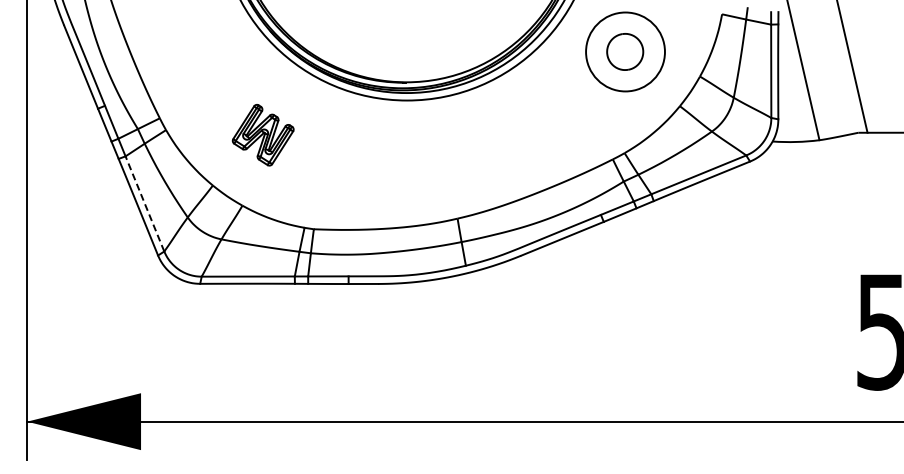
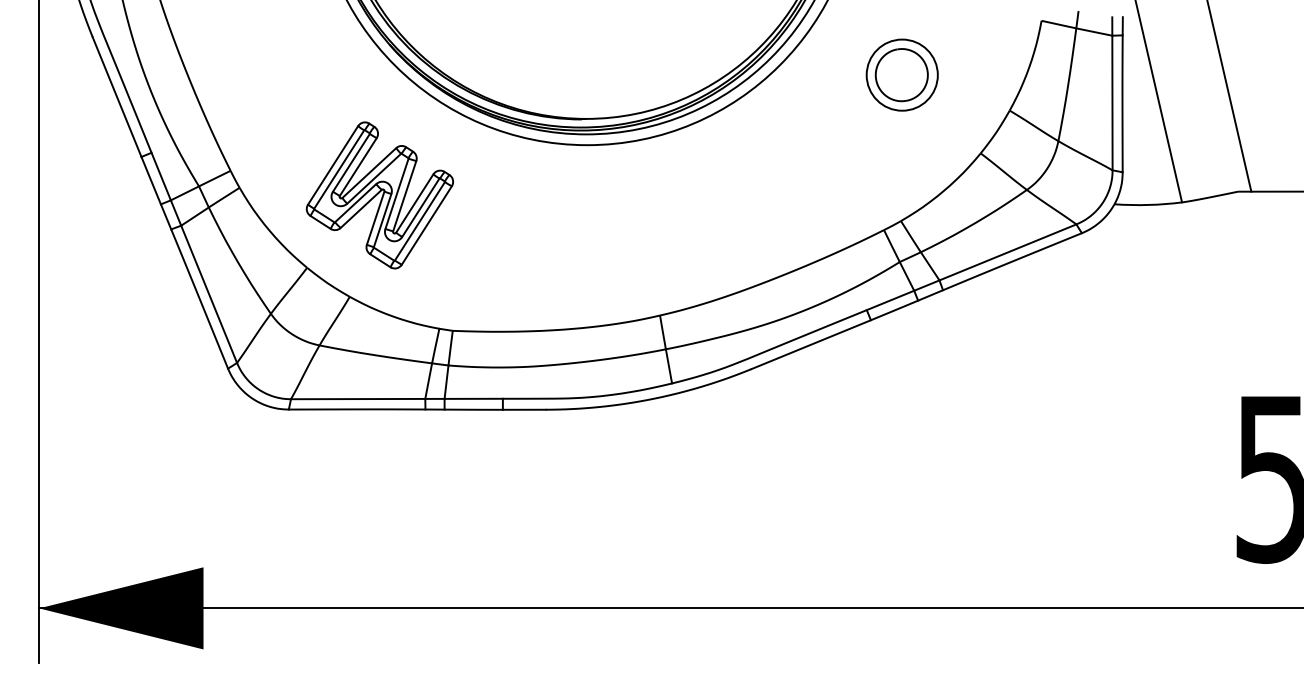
circle: (625, 51) -> (902, 74), size x0.62
part: (262, 134) -> (378, 194), size x1.67
line: (144, 203) -> (208, 293), dashed -> solid

